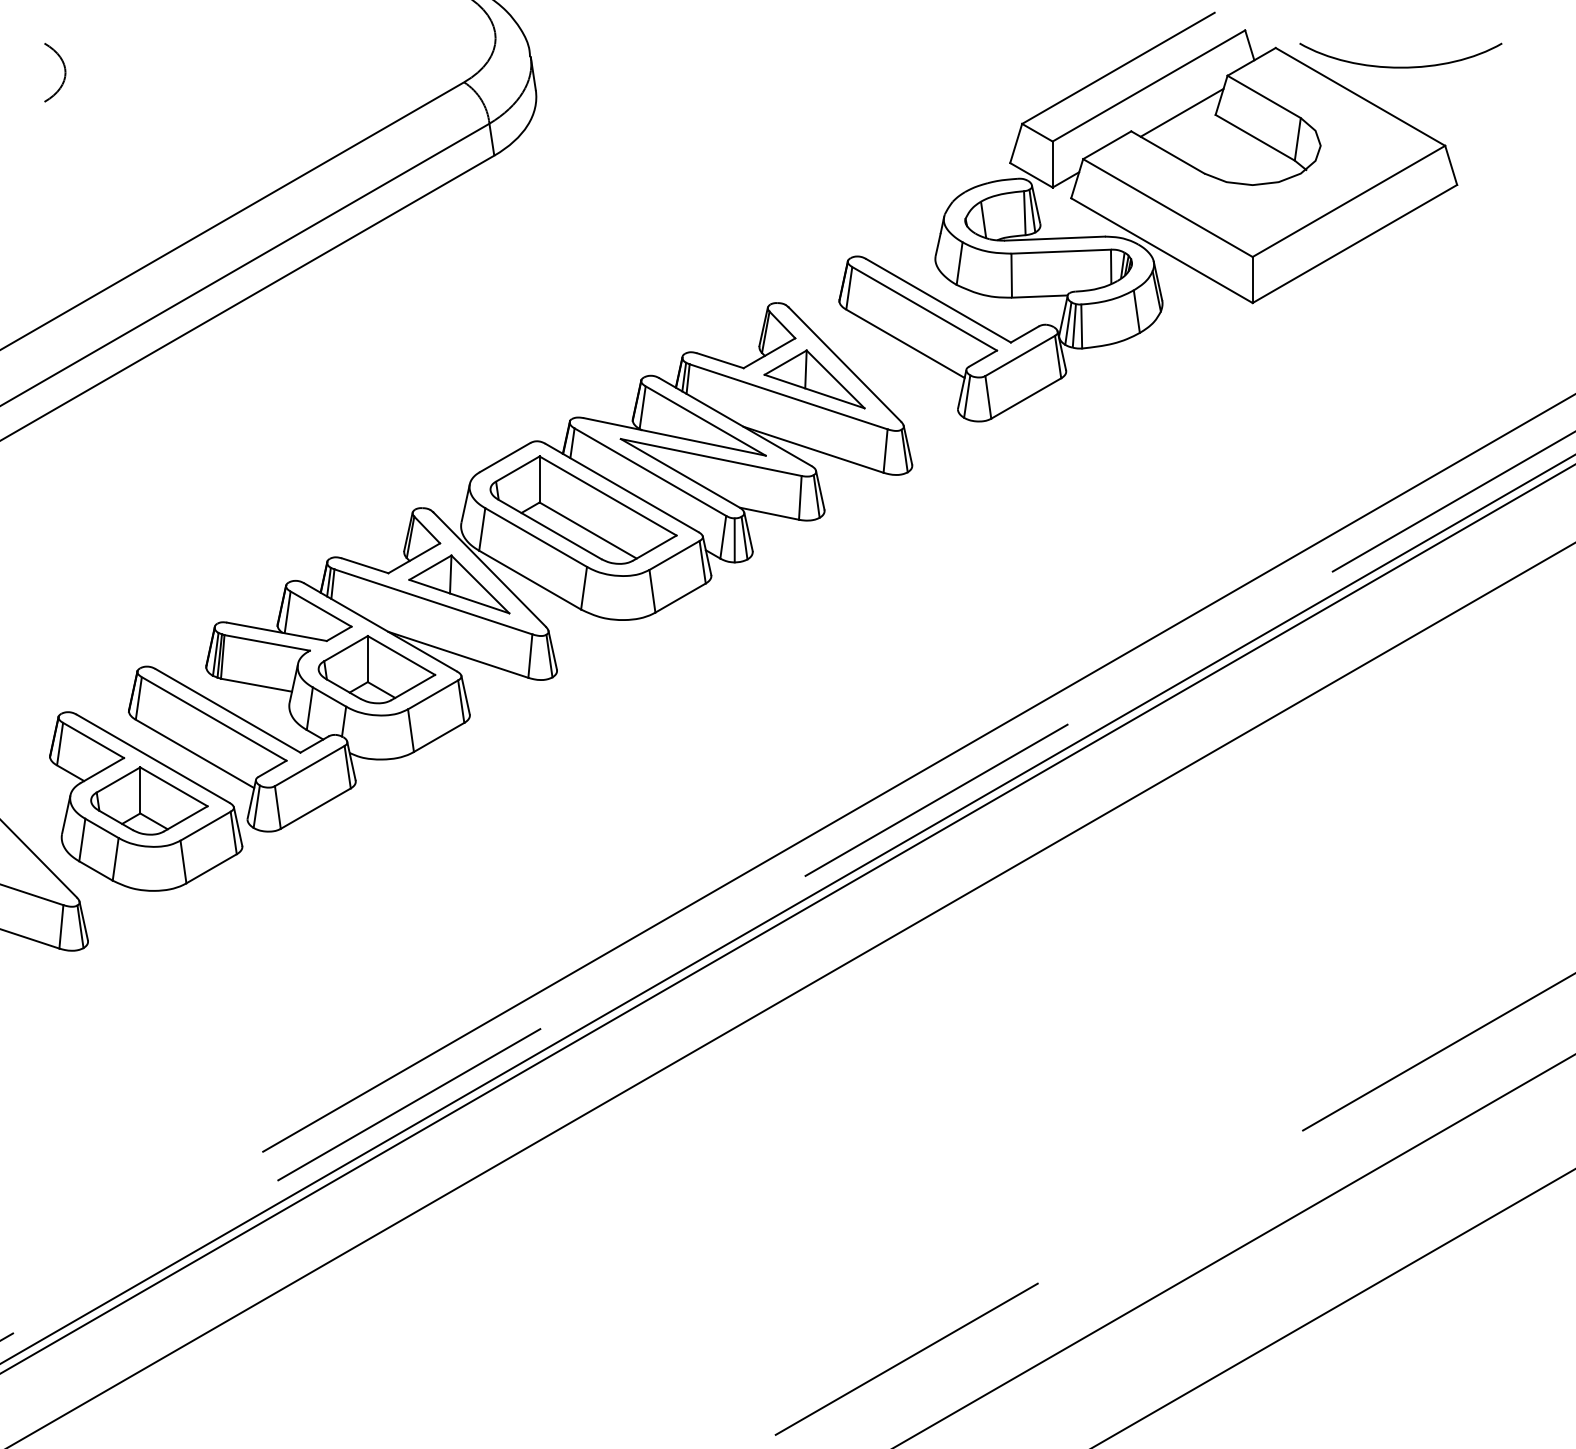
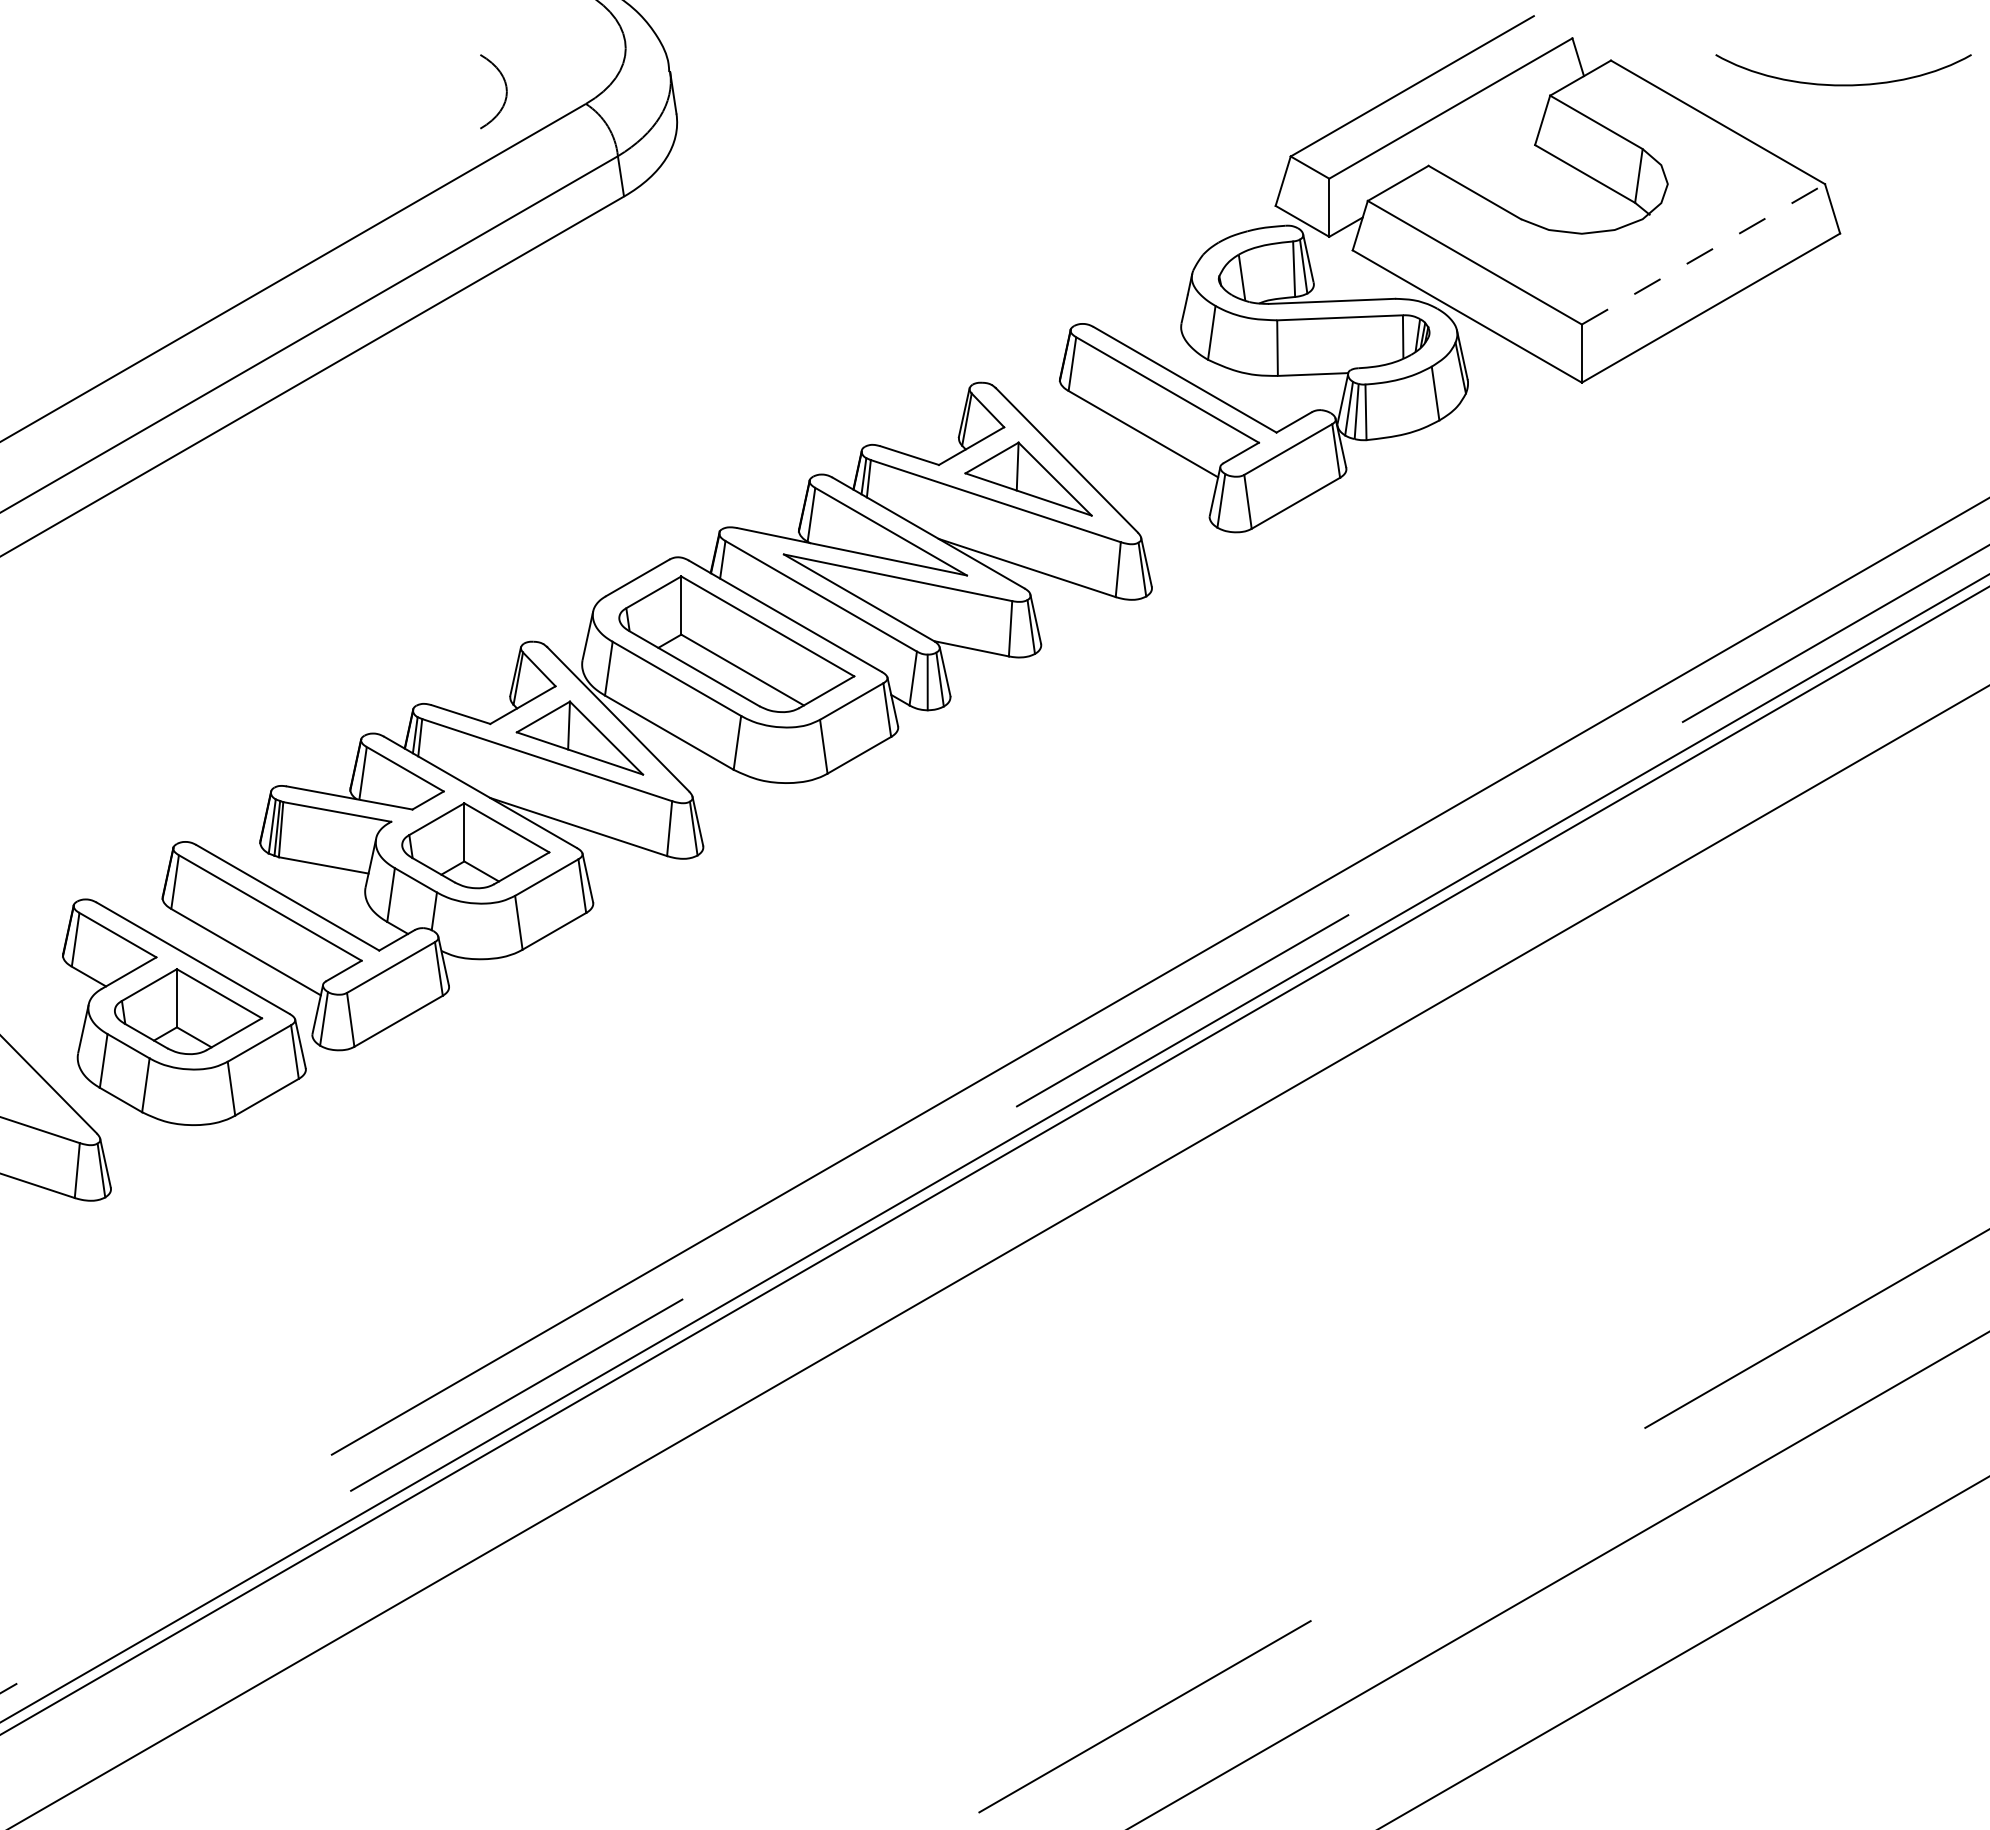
curve: (1400, 66) -> (1843, 83), moved
curve: (64, 72) -> (505, 91), moved
line: (1181, 112) -> (1491, 142), removed
line: (1349, 201) -> (1704, 254), solid -> dashed

